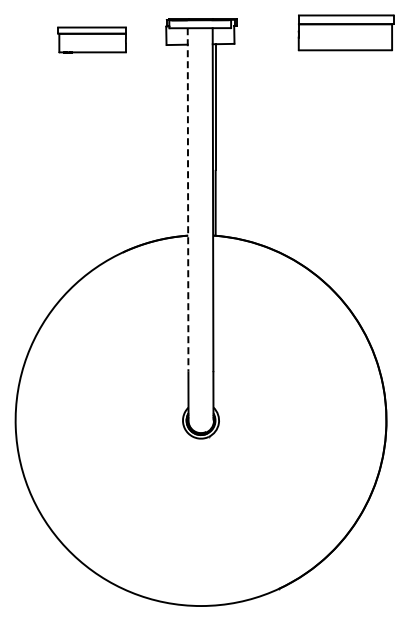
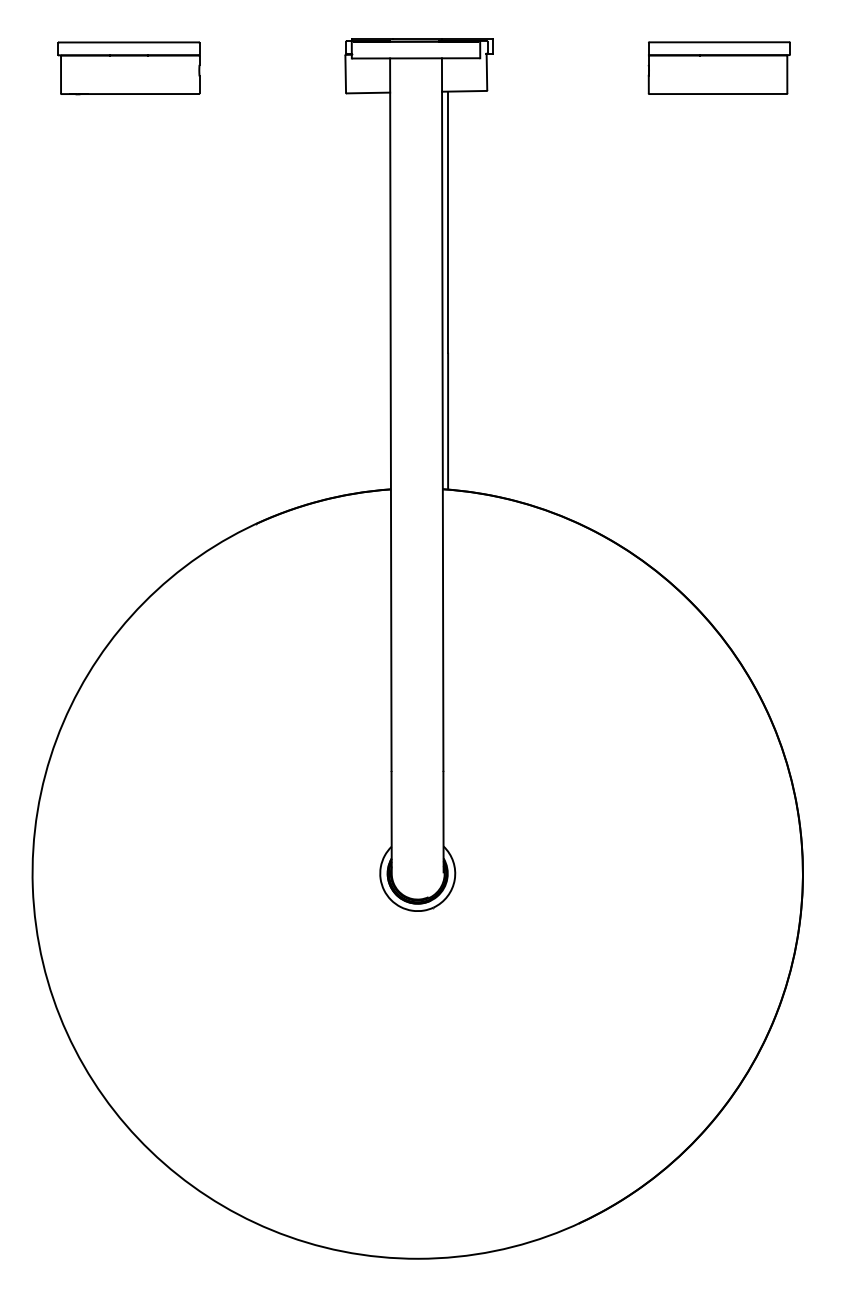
part: (345, 32) -> (717, 67), size x0.71
part: (91, 39) -> (127, 67), moved
line: (188, 199) -> (391, 414), dashed -> solid

